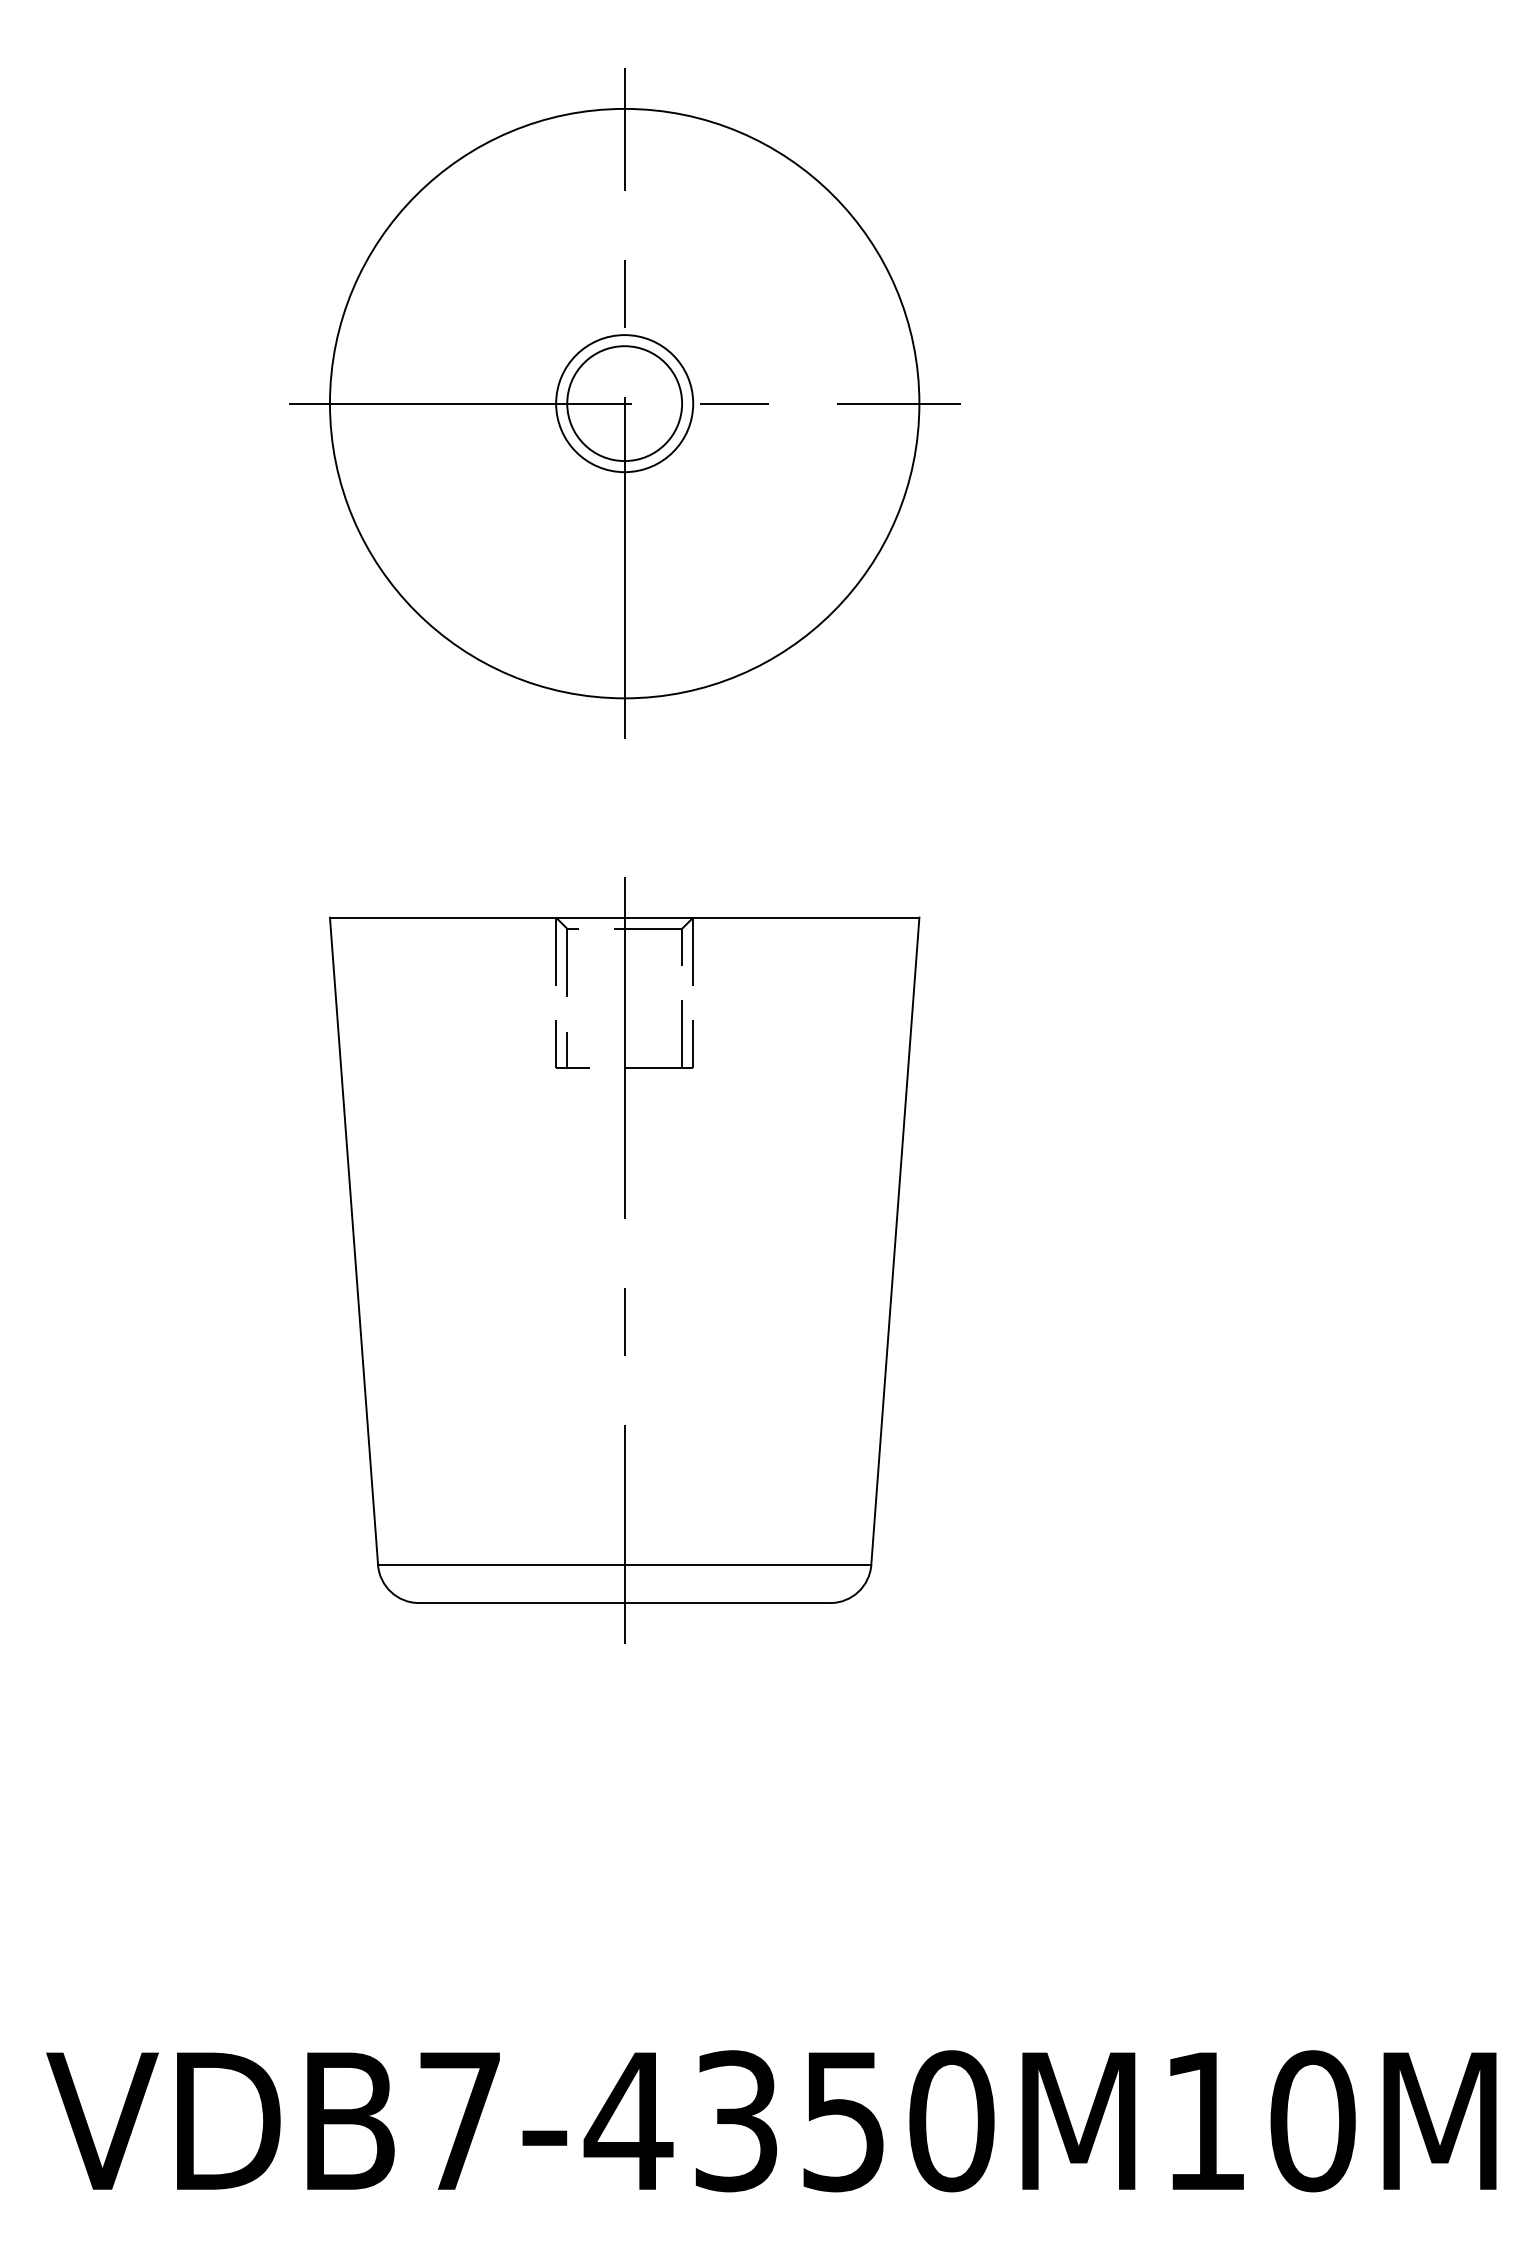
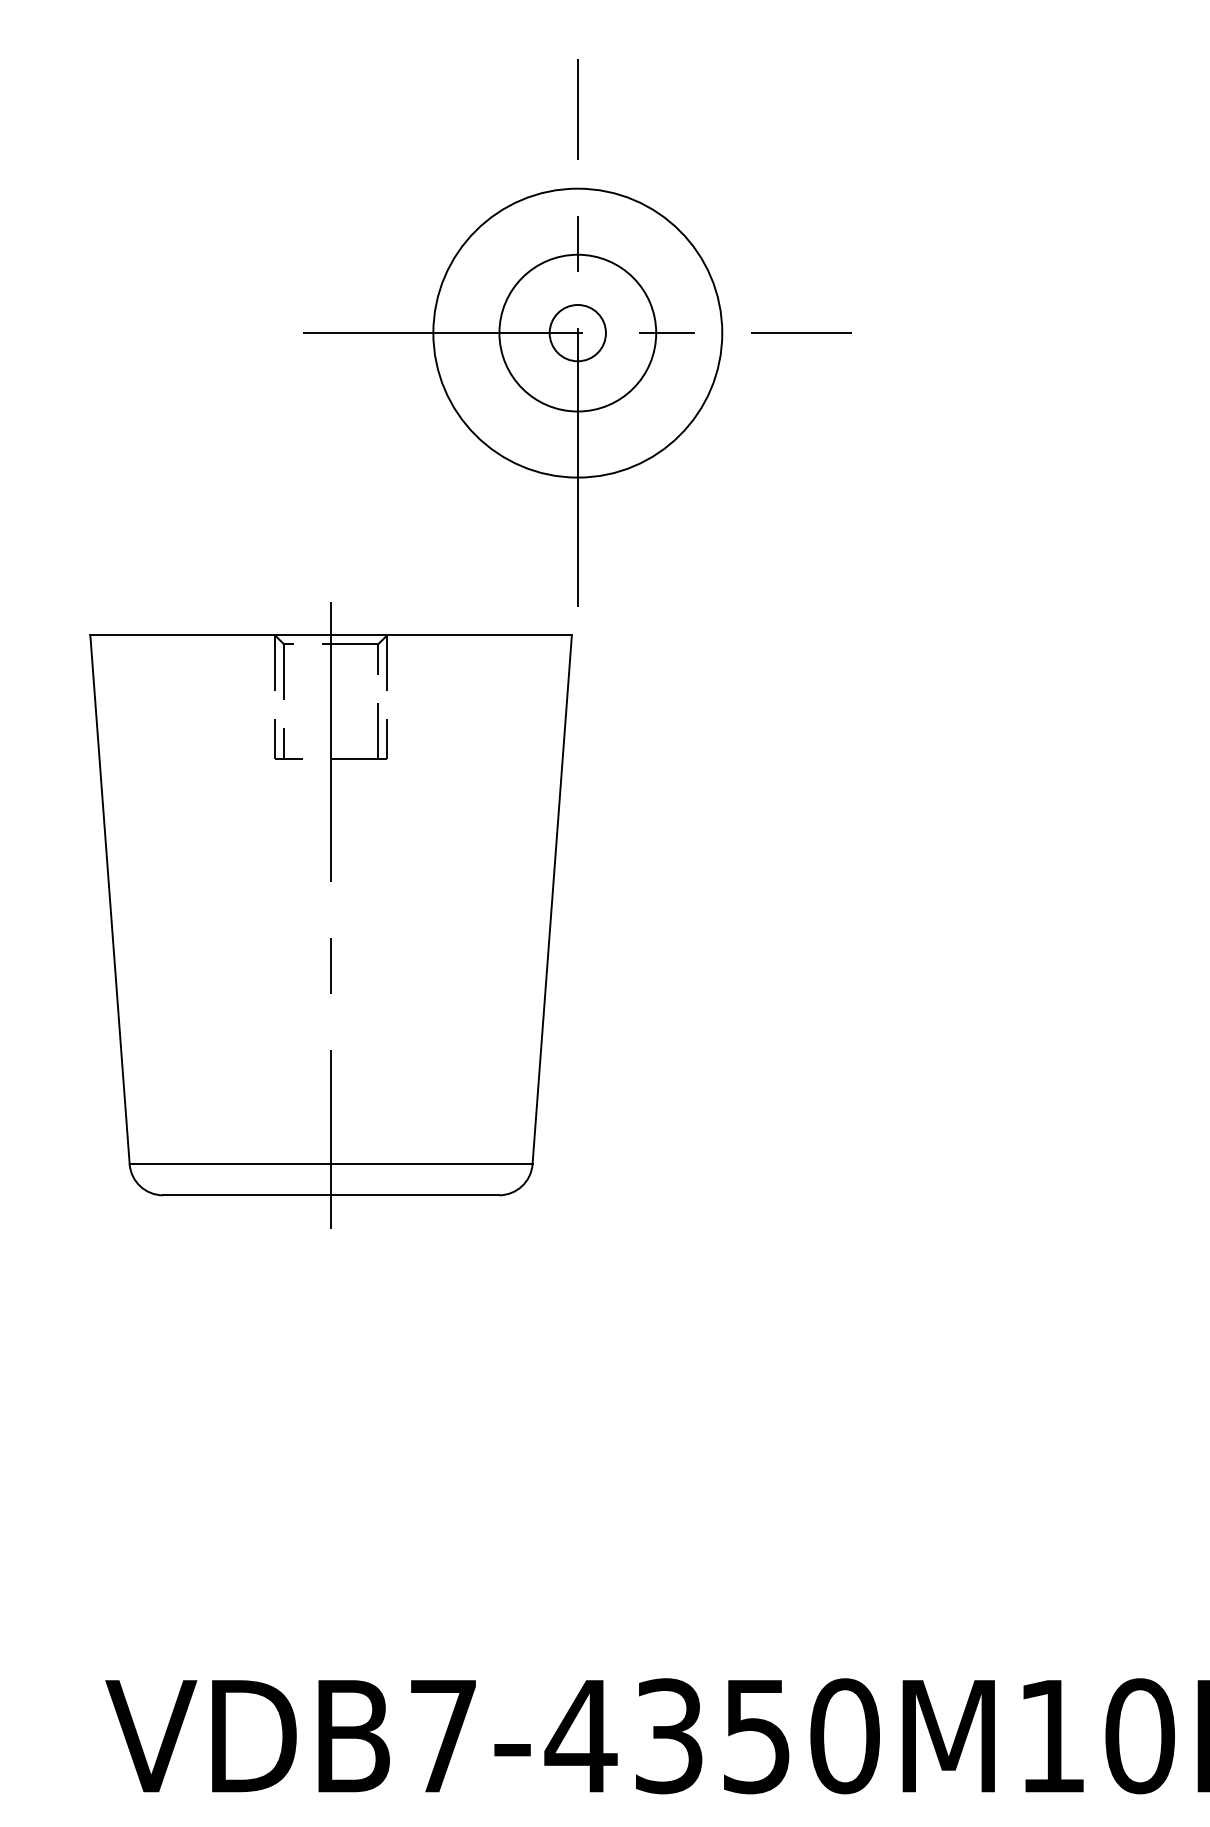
circle: (624, 403) -> (577, 333), size x0.6
circle: (624, 403) -> (577, 333), size x0.6
circle: (624, 403) -> (577, 333), size x1.4
part: (624, 1260) -> (330, 915), moved

